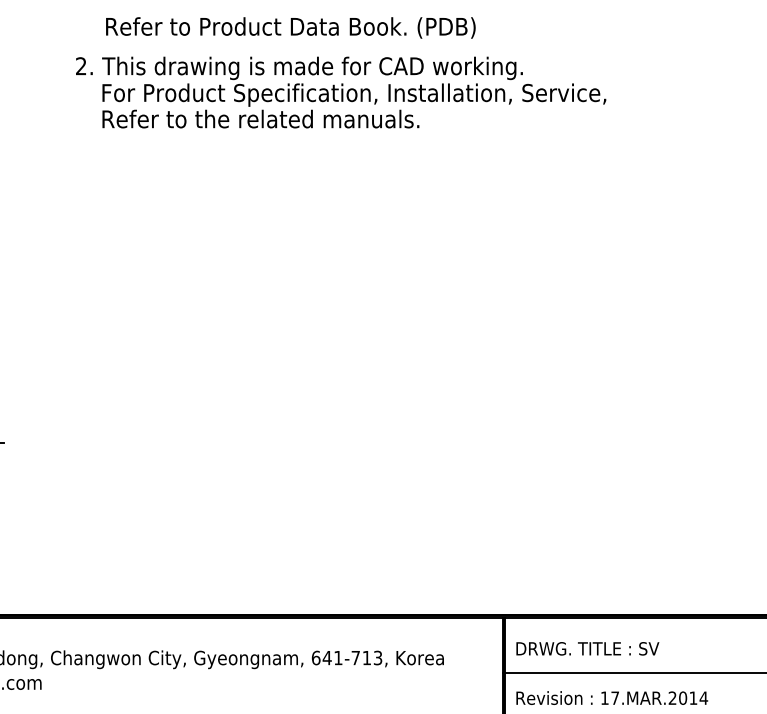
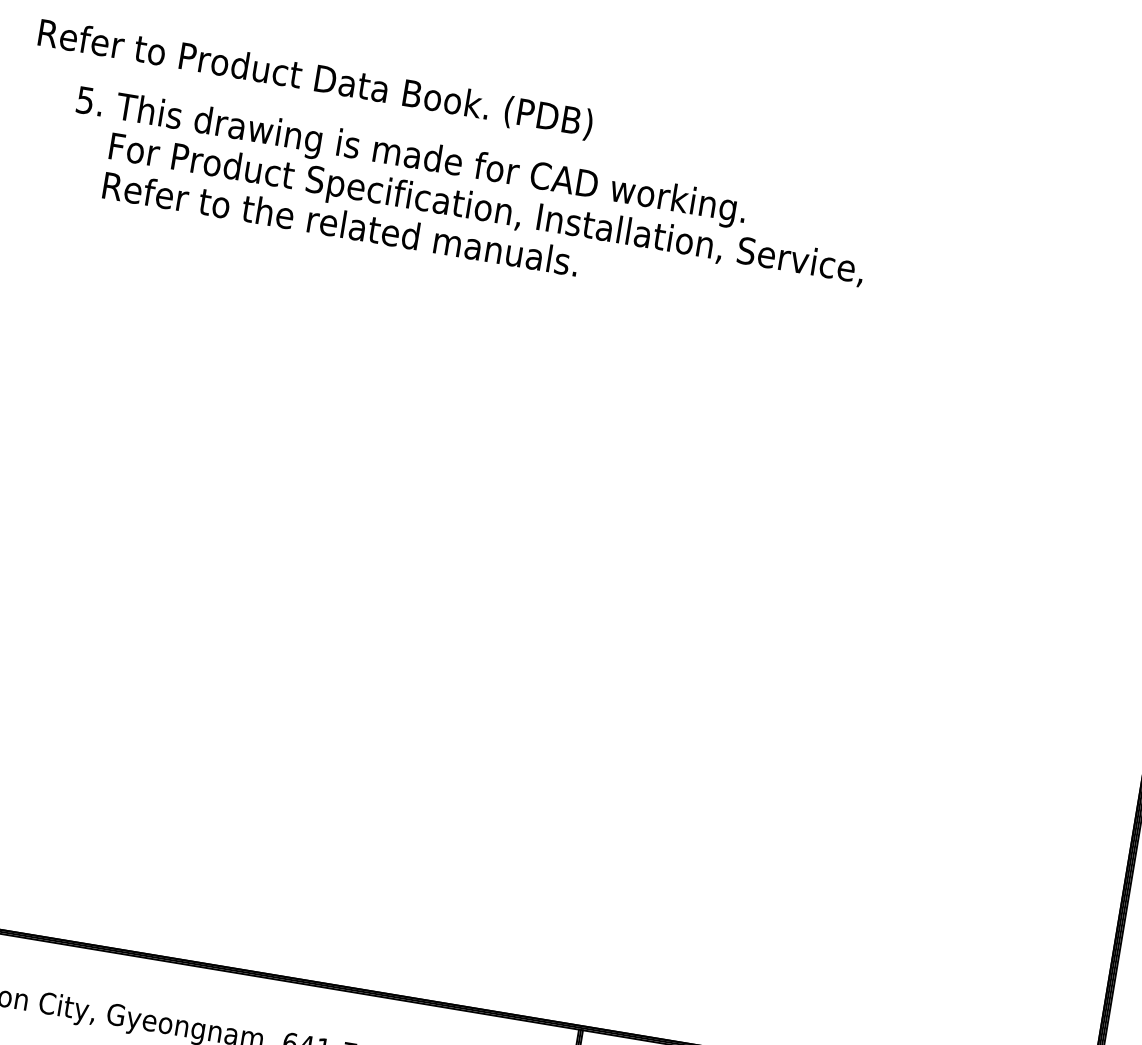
text: (290, 27) -> (315, 78), moved
text: (81, 66) -> (85, 100), 2. -> 5.

